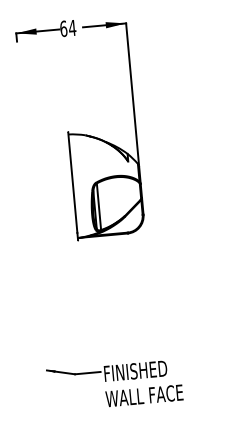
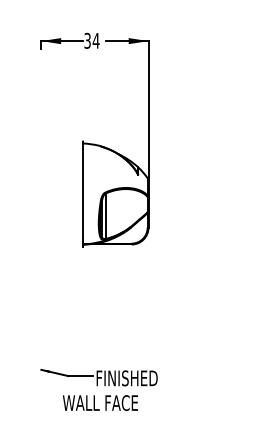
text: (63, 28) -> (87, 40), 64 -> 34
text: (144, 396) -> (100, 403), moved

